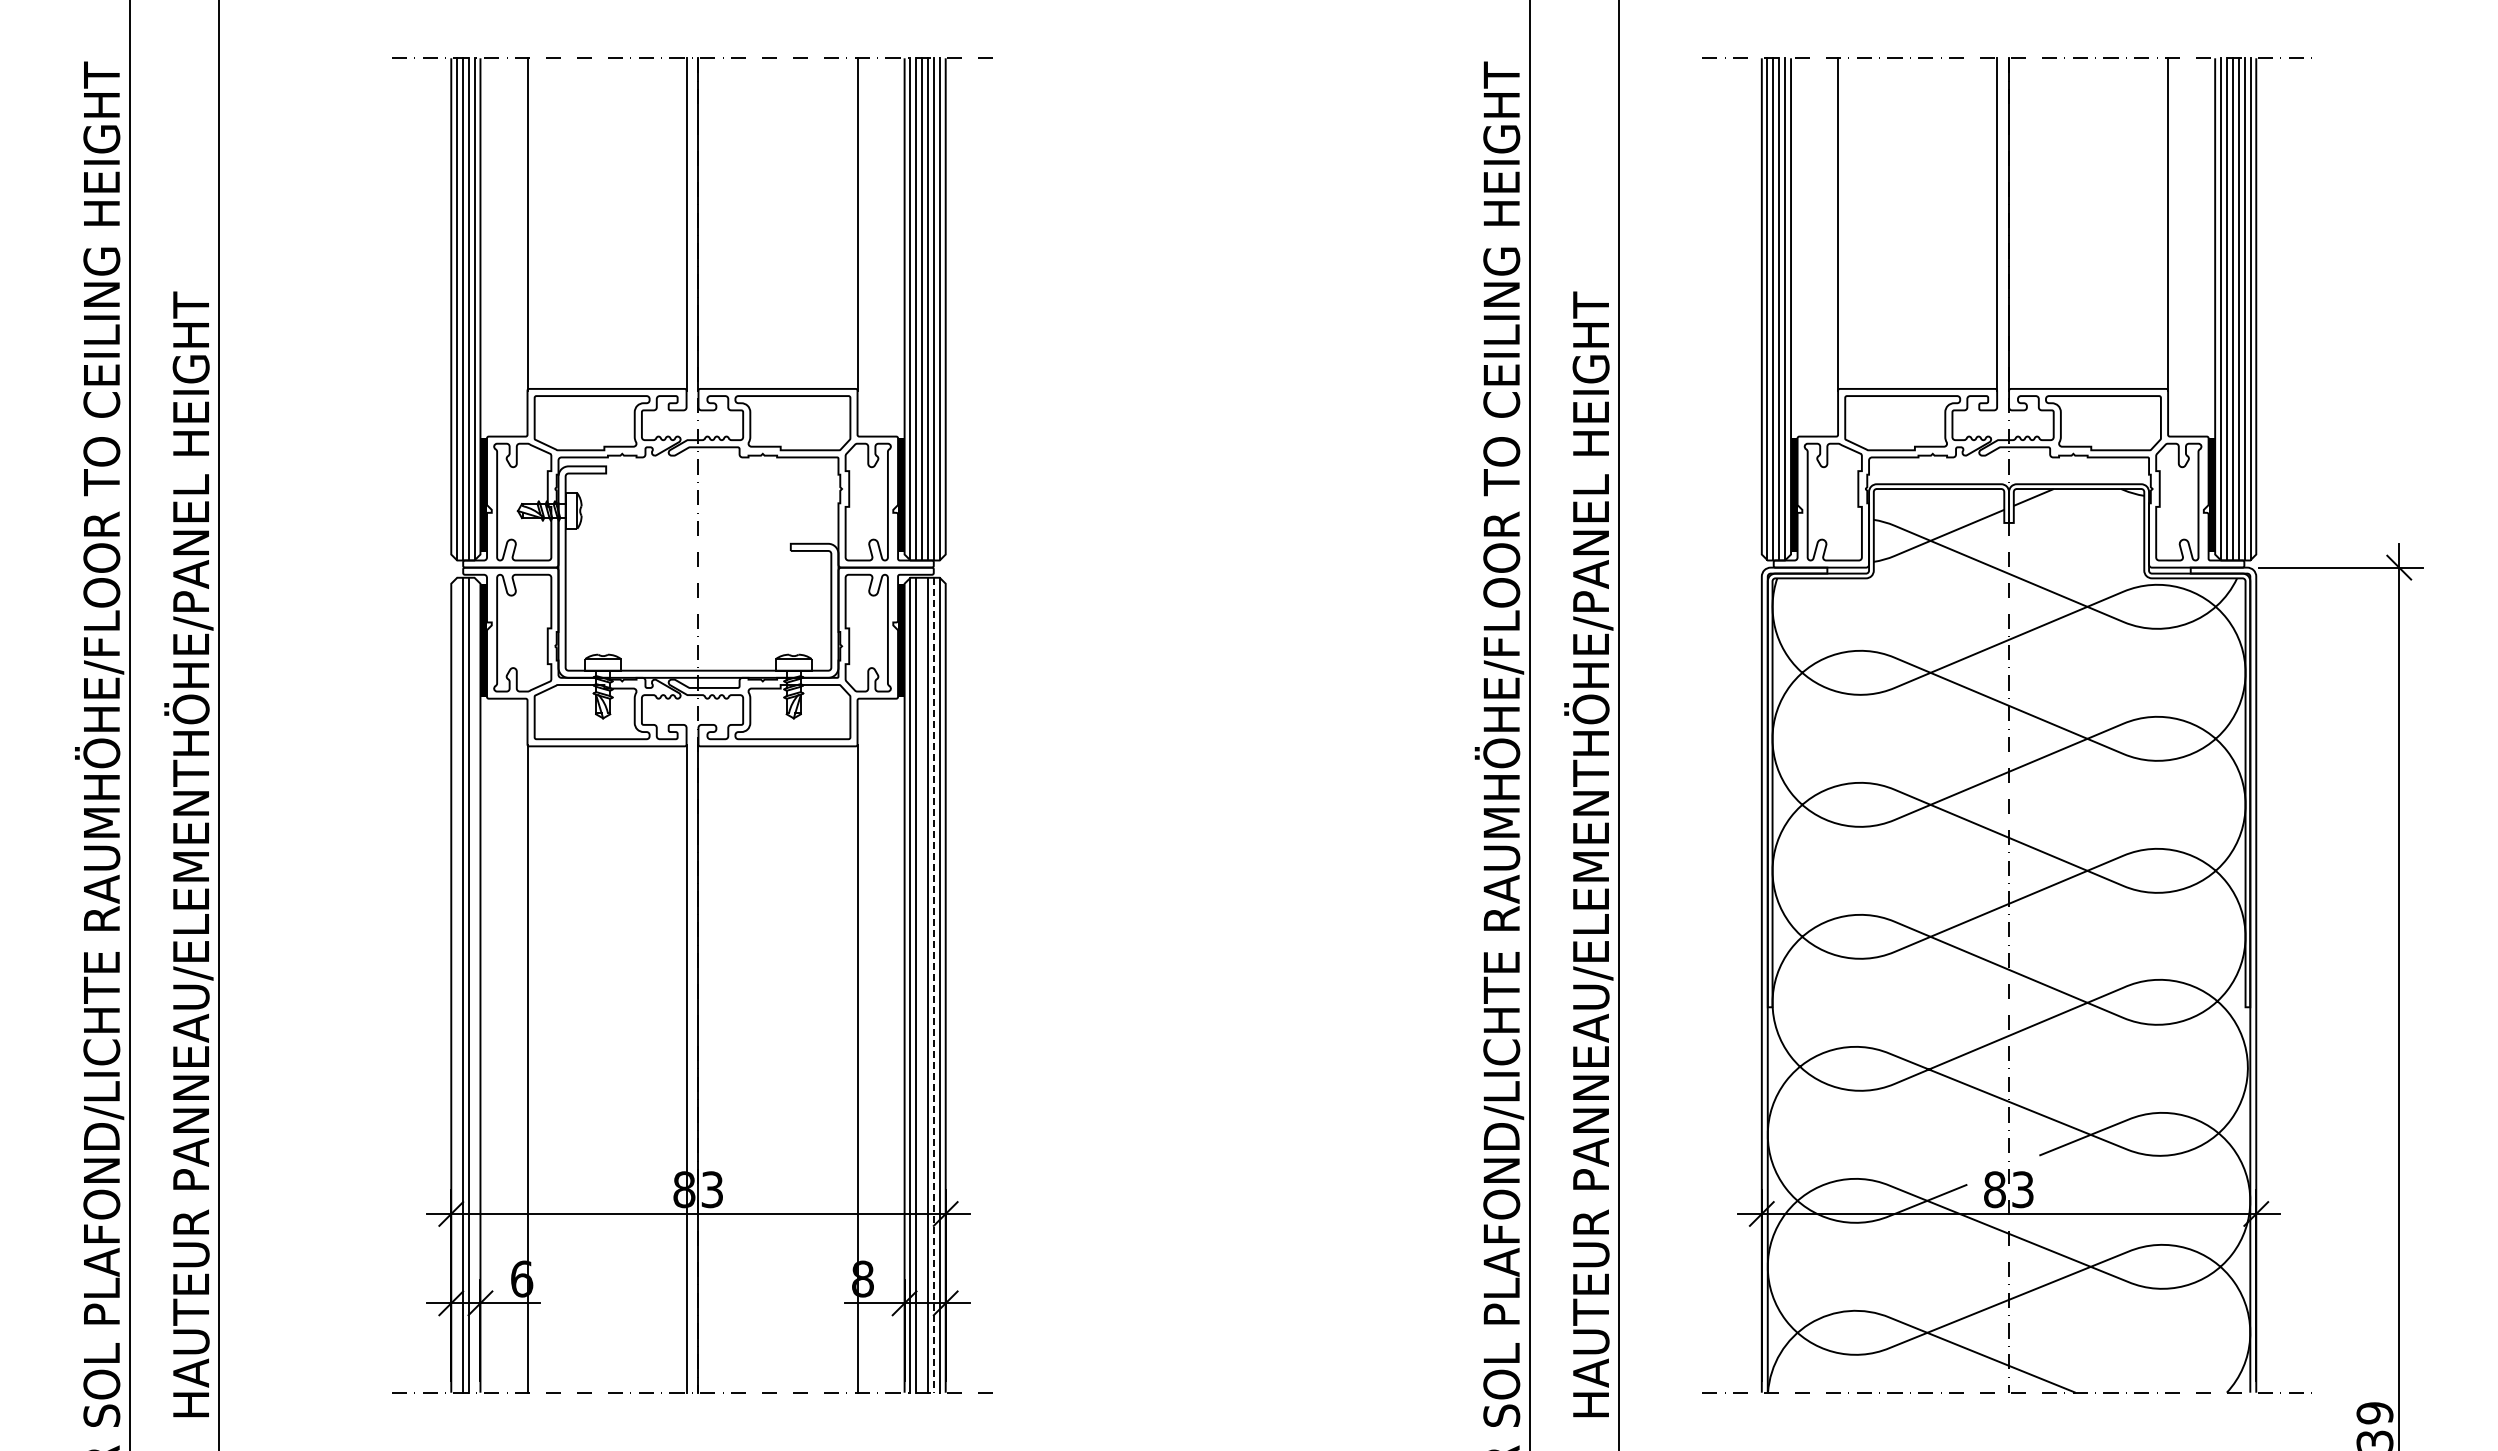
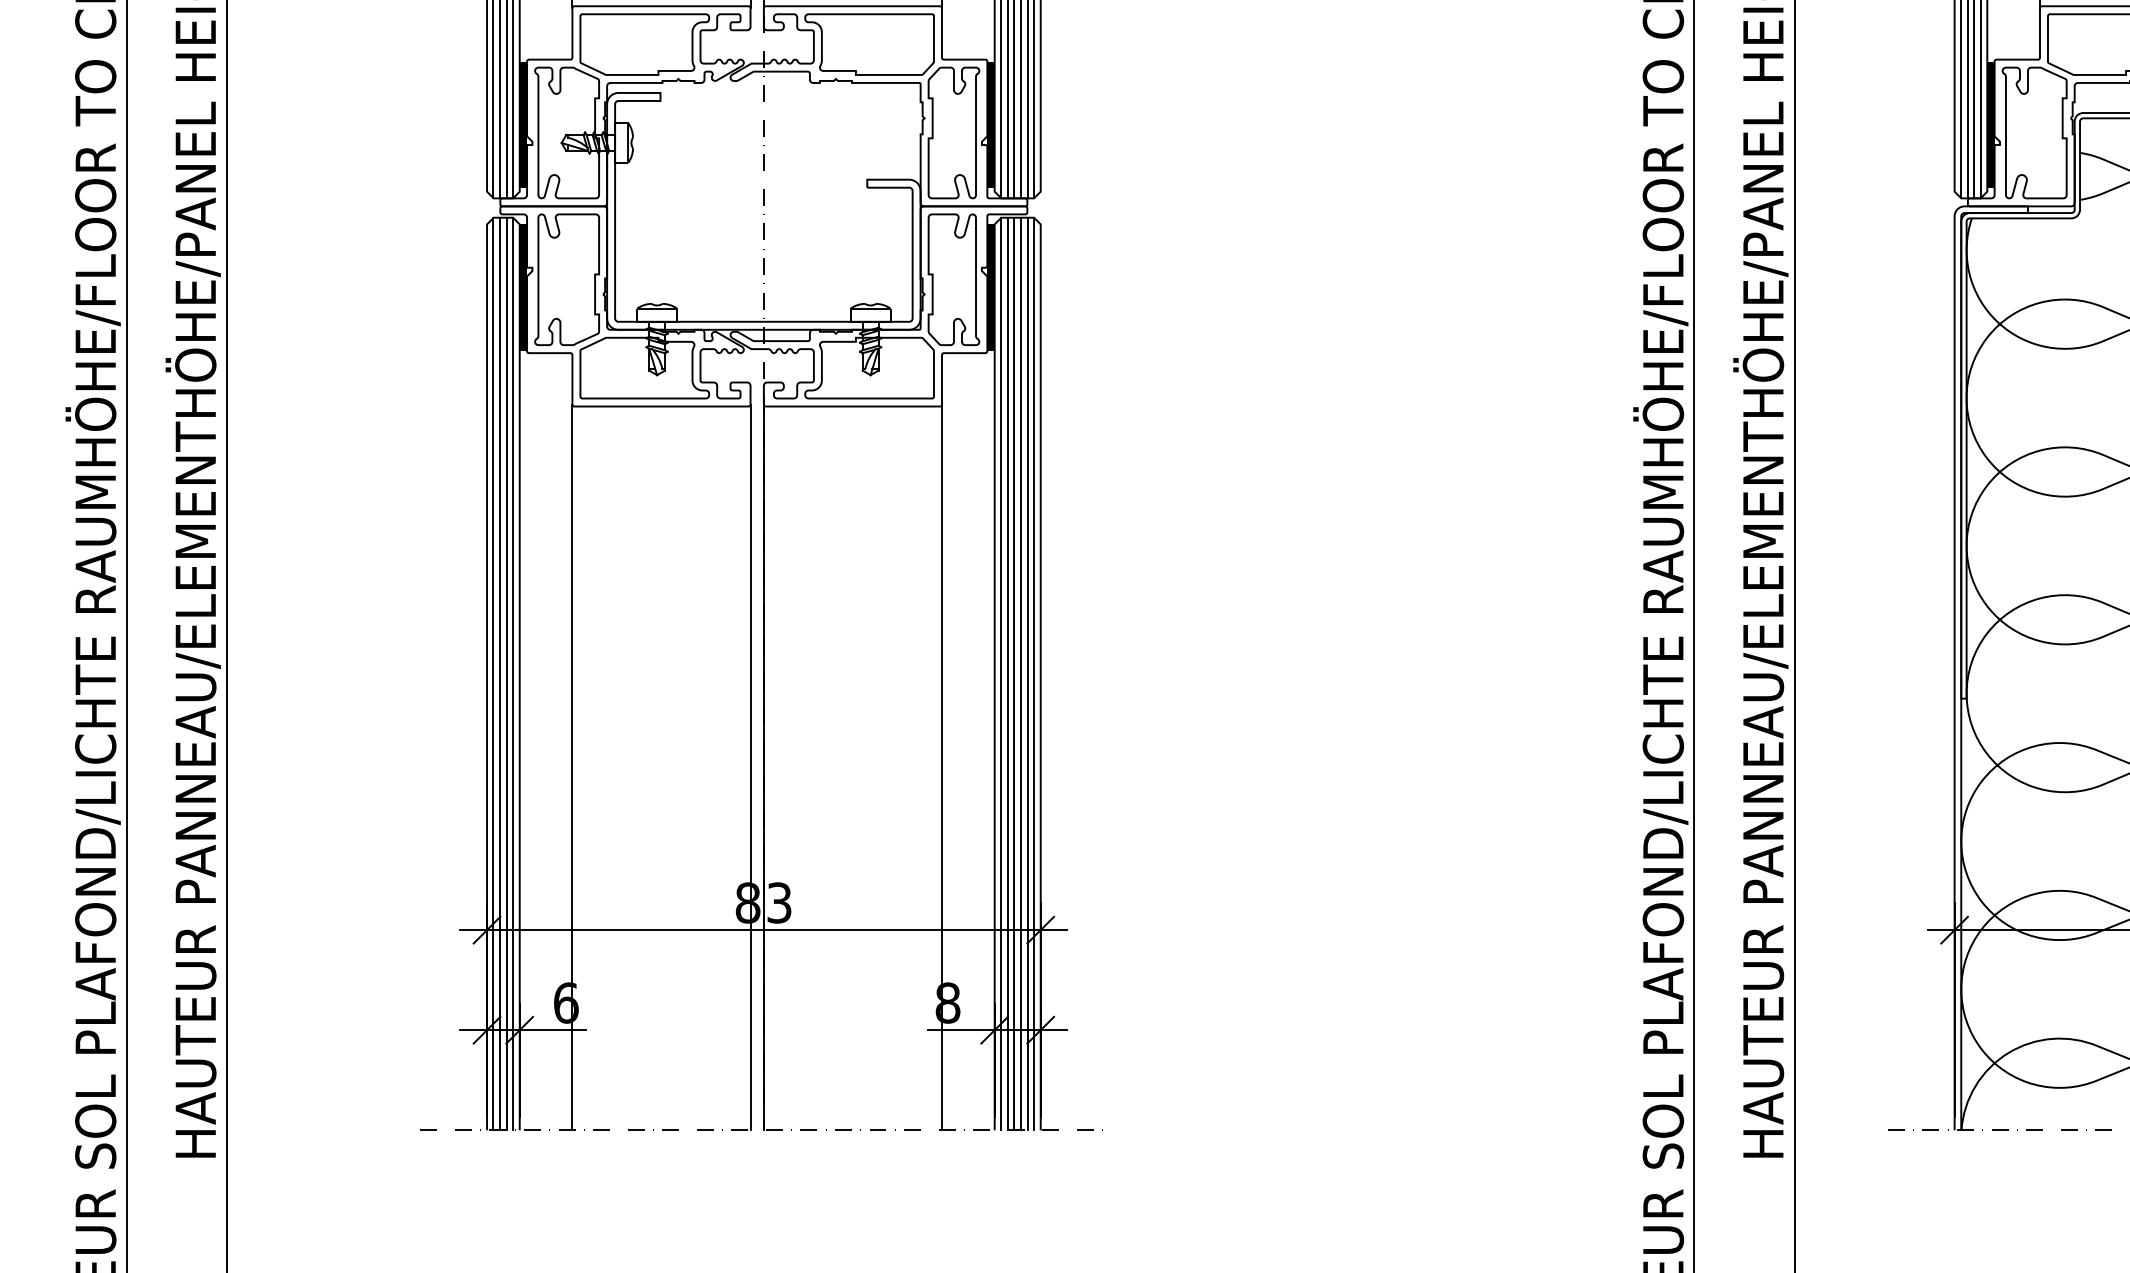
line: (922, 984) -> (1014, 673), added
line: (456, 985) -> (492, 674), added
line: (474, 985) -> (513, 674), added
line: (934, 985) -> (1028, 674), dashed -> solid

